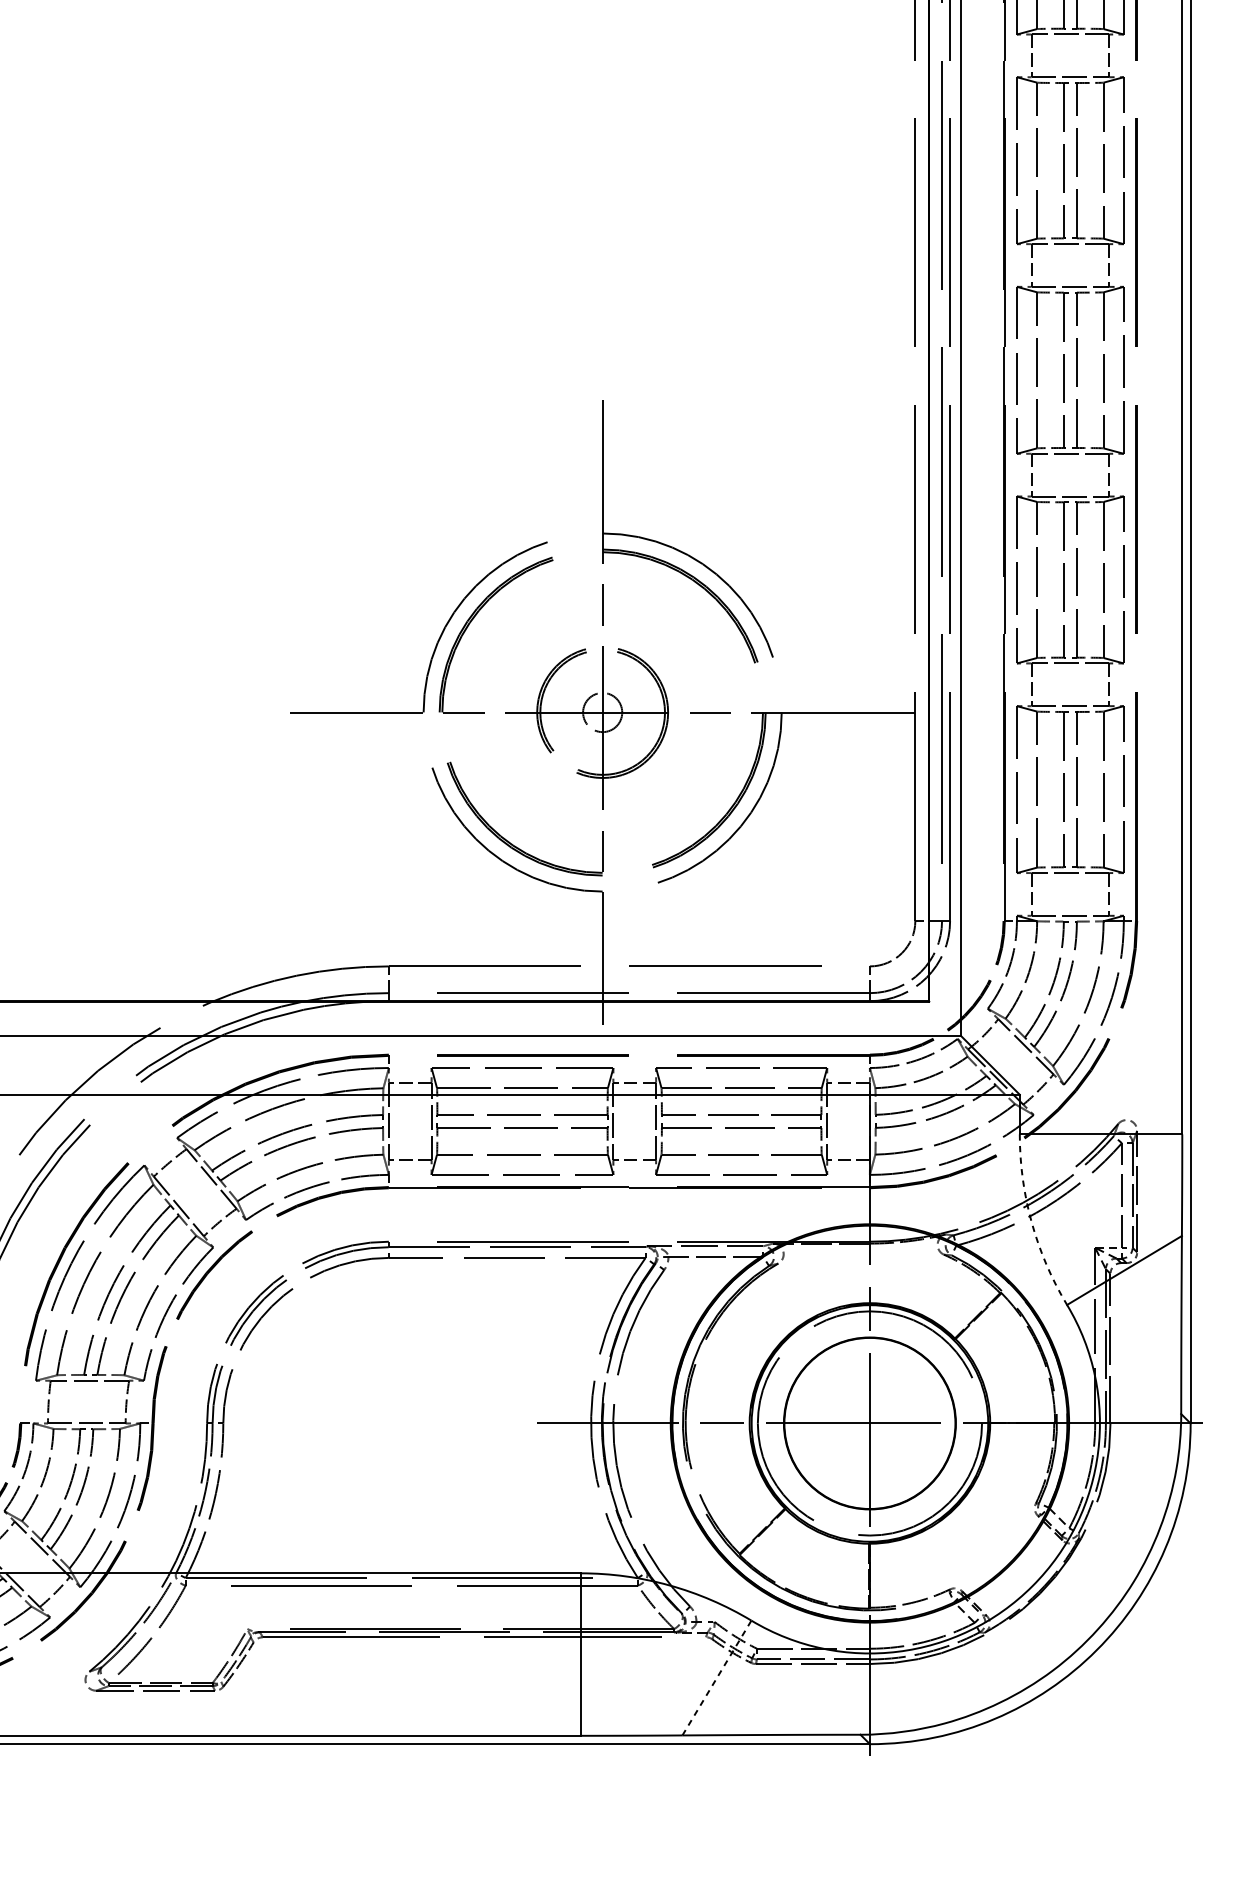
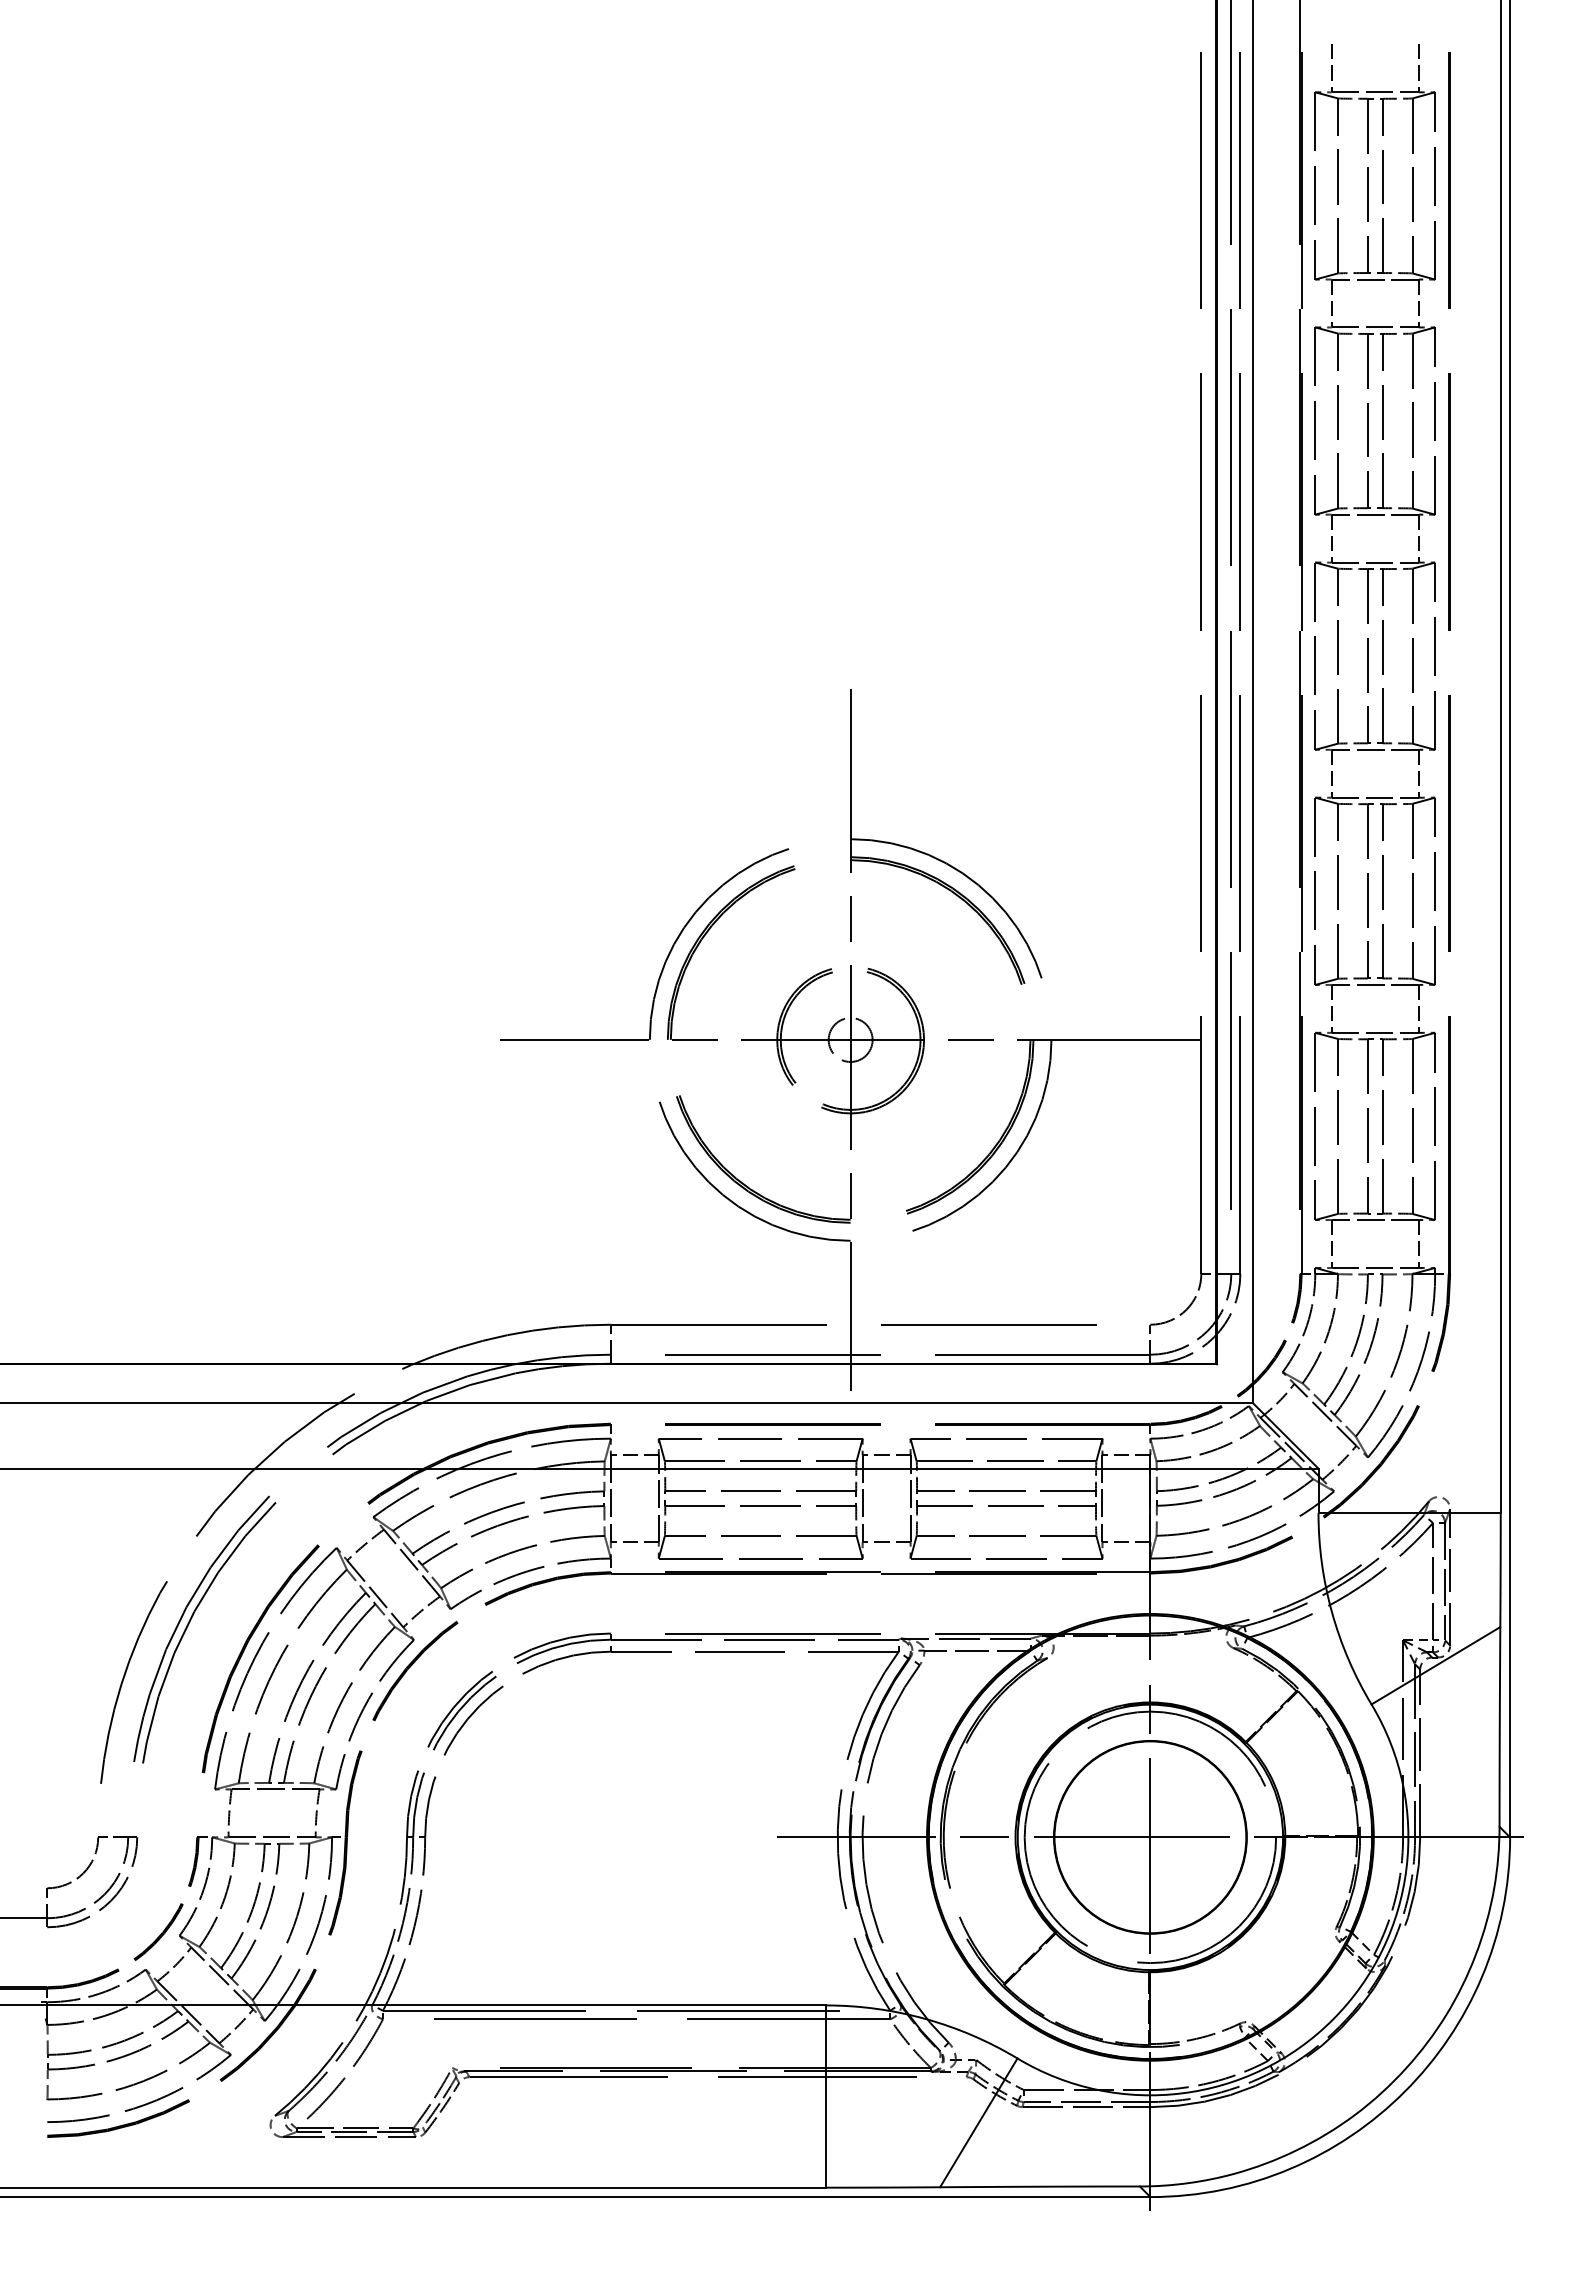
arc: (1032, 1222) -> (1332, 1612), dashed -> solid
line: (717, 1677) -> (979, 2122), dashed -> solid

